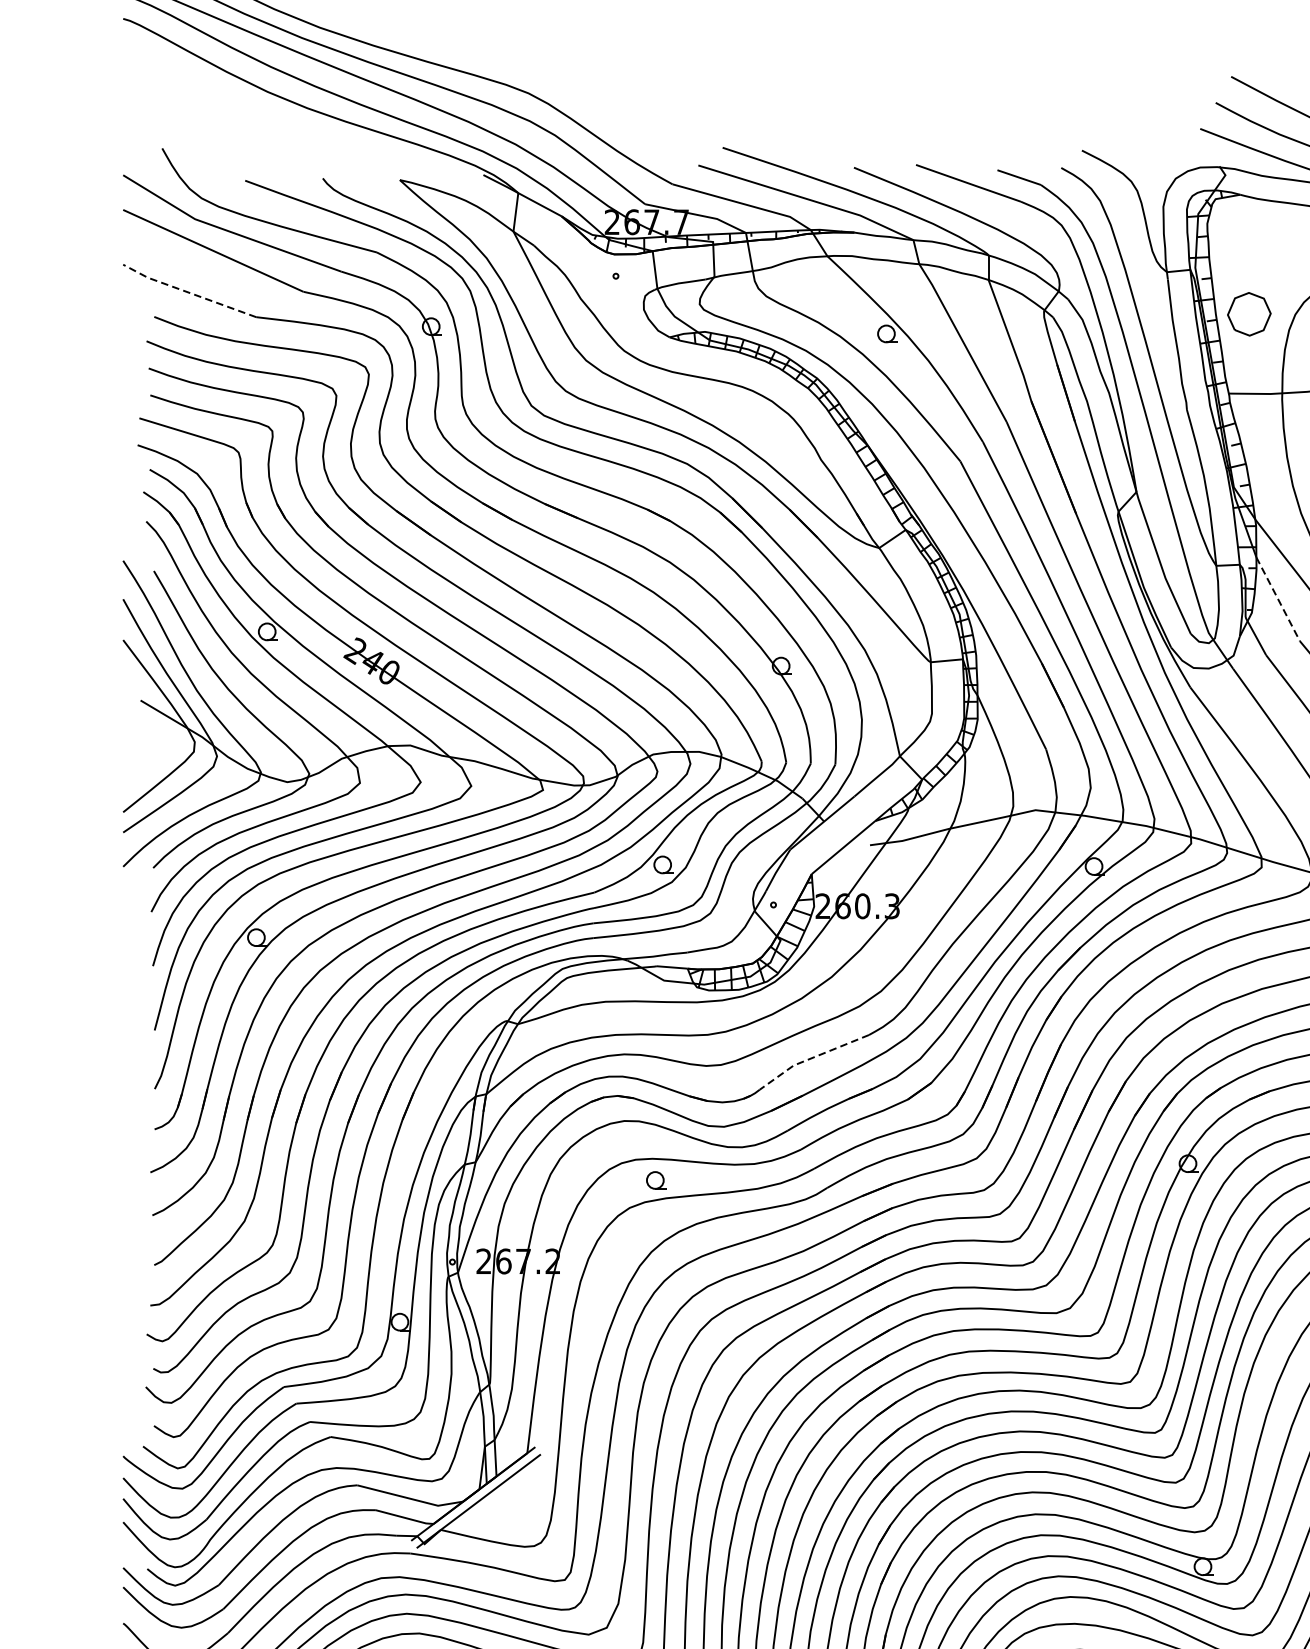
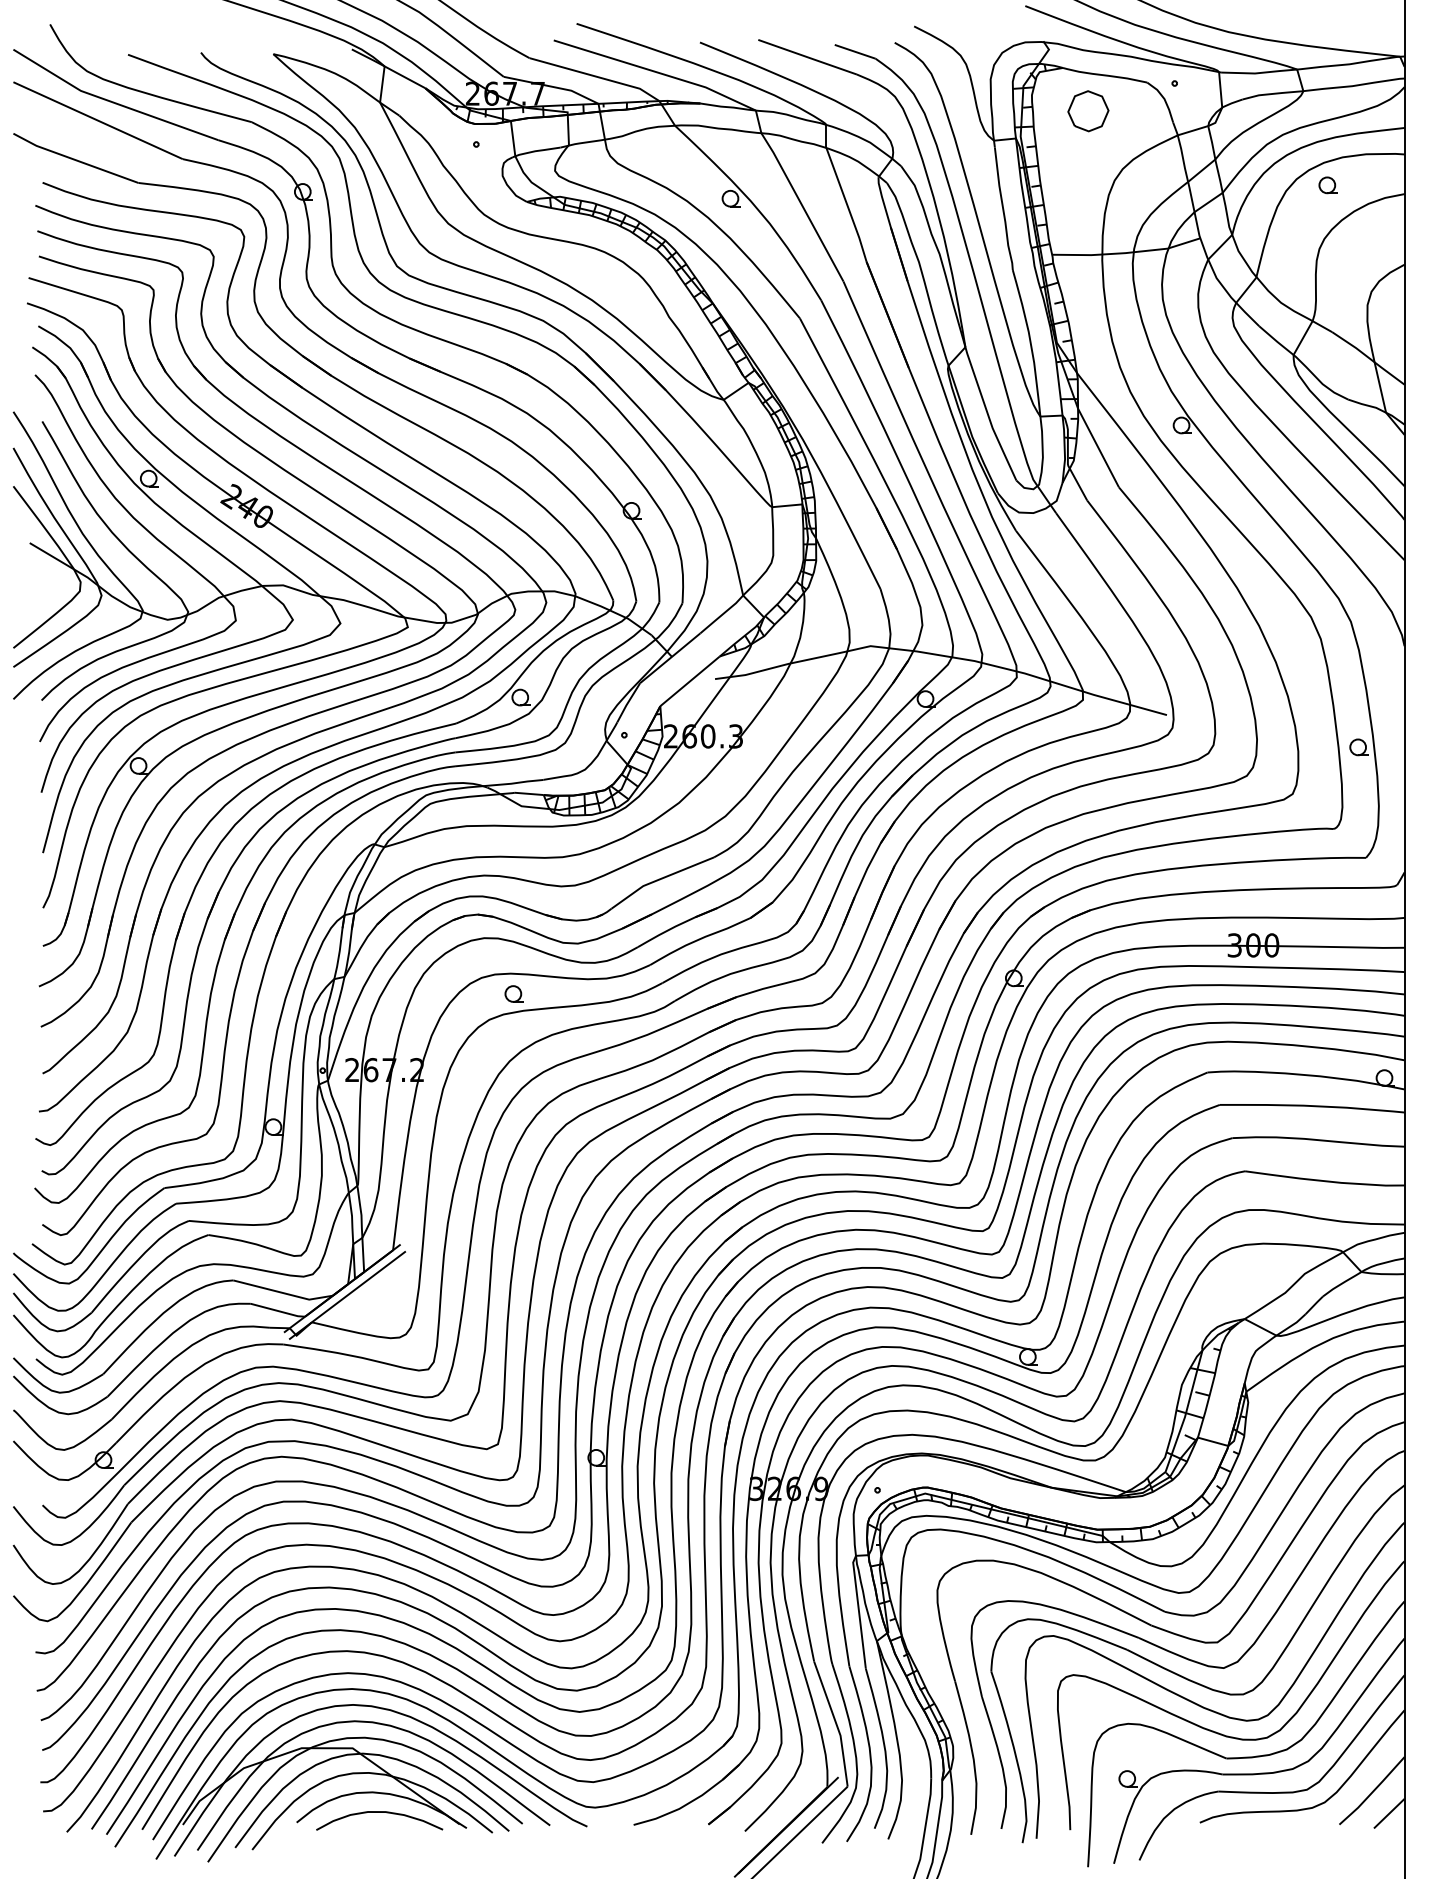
line: (187, 292) -> (73, 159), dashed -> solid
part: (1249, 314) -> (1088, 111), moved
line: (1278, 599) -> (1098, 448), dashed -> solid
line: (810, 1058) -> (659, 879), dashed -> solid

